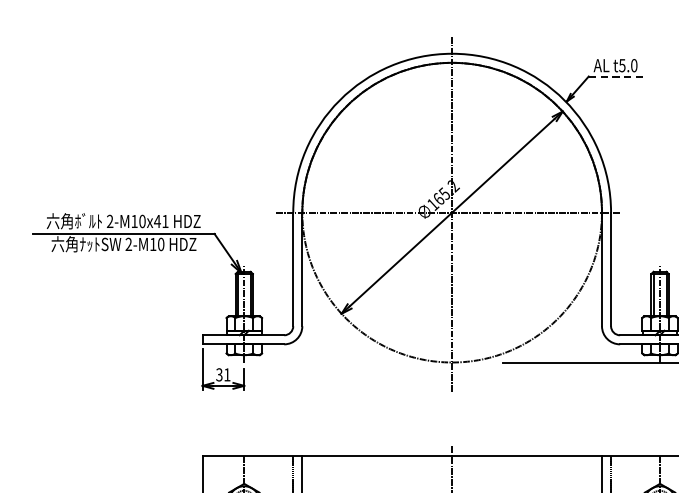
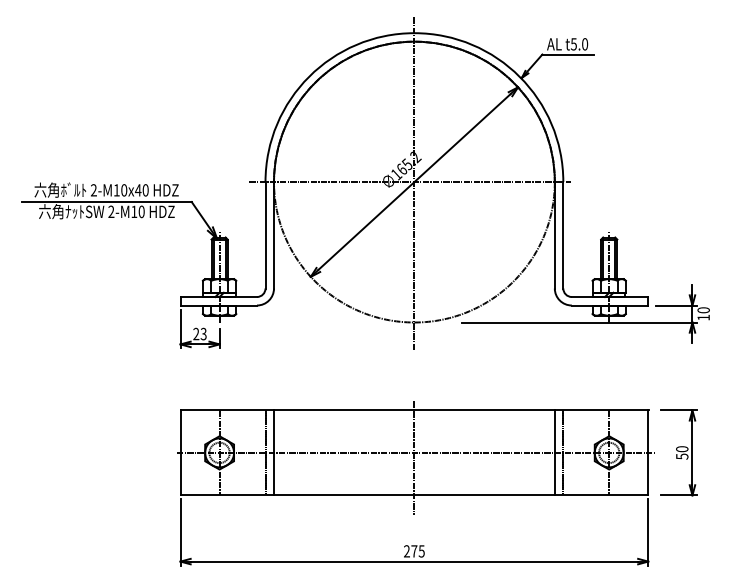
line: (616, 76) -> (568, 54), dashed -> solid
text: (165, 221) -> (145, 190), 2-M10x41 -> 2-M10x40
text: (222, 374) -> (199, 333), 31 -> 23

